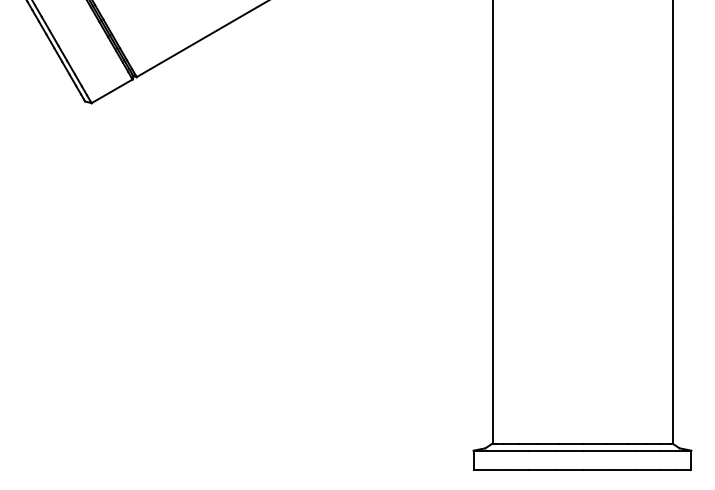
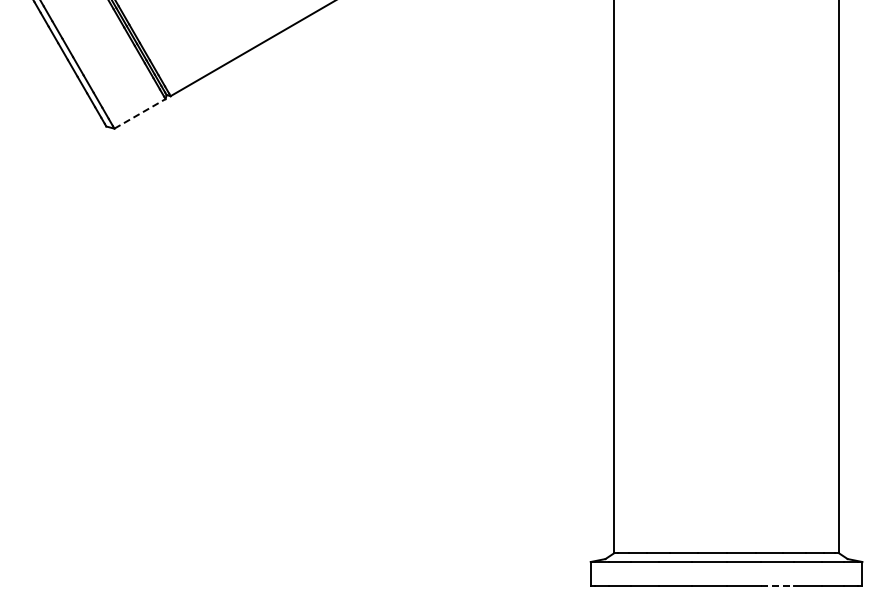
line: (112, 91) -> (140, 113), solid -> dashed
line: (624, 469) -> (778, 585), solid -> dashed

